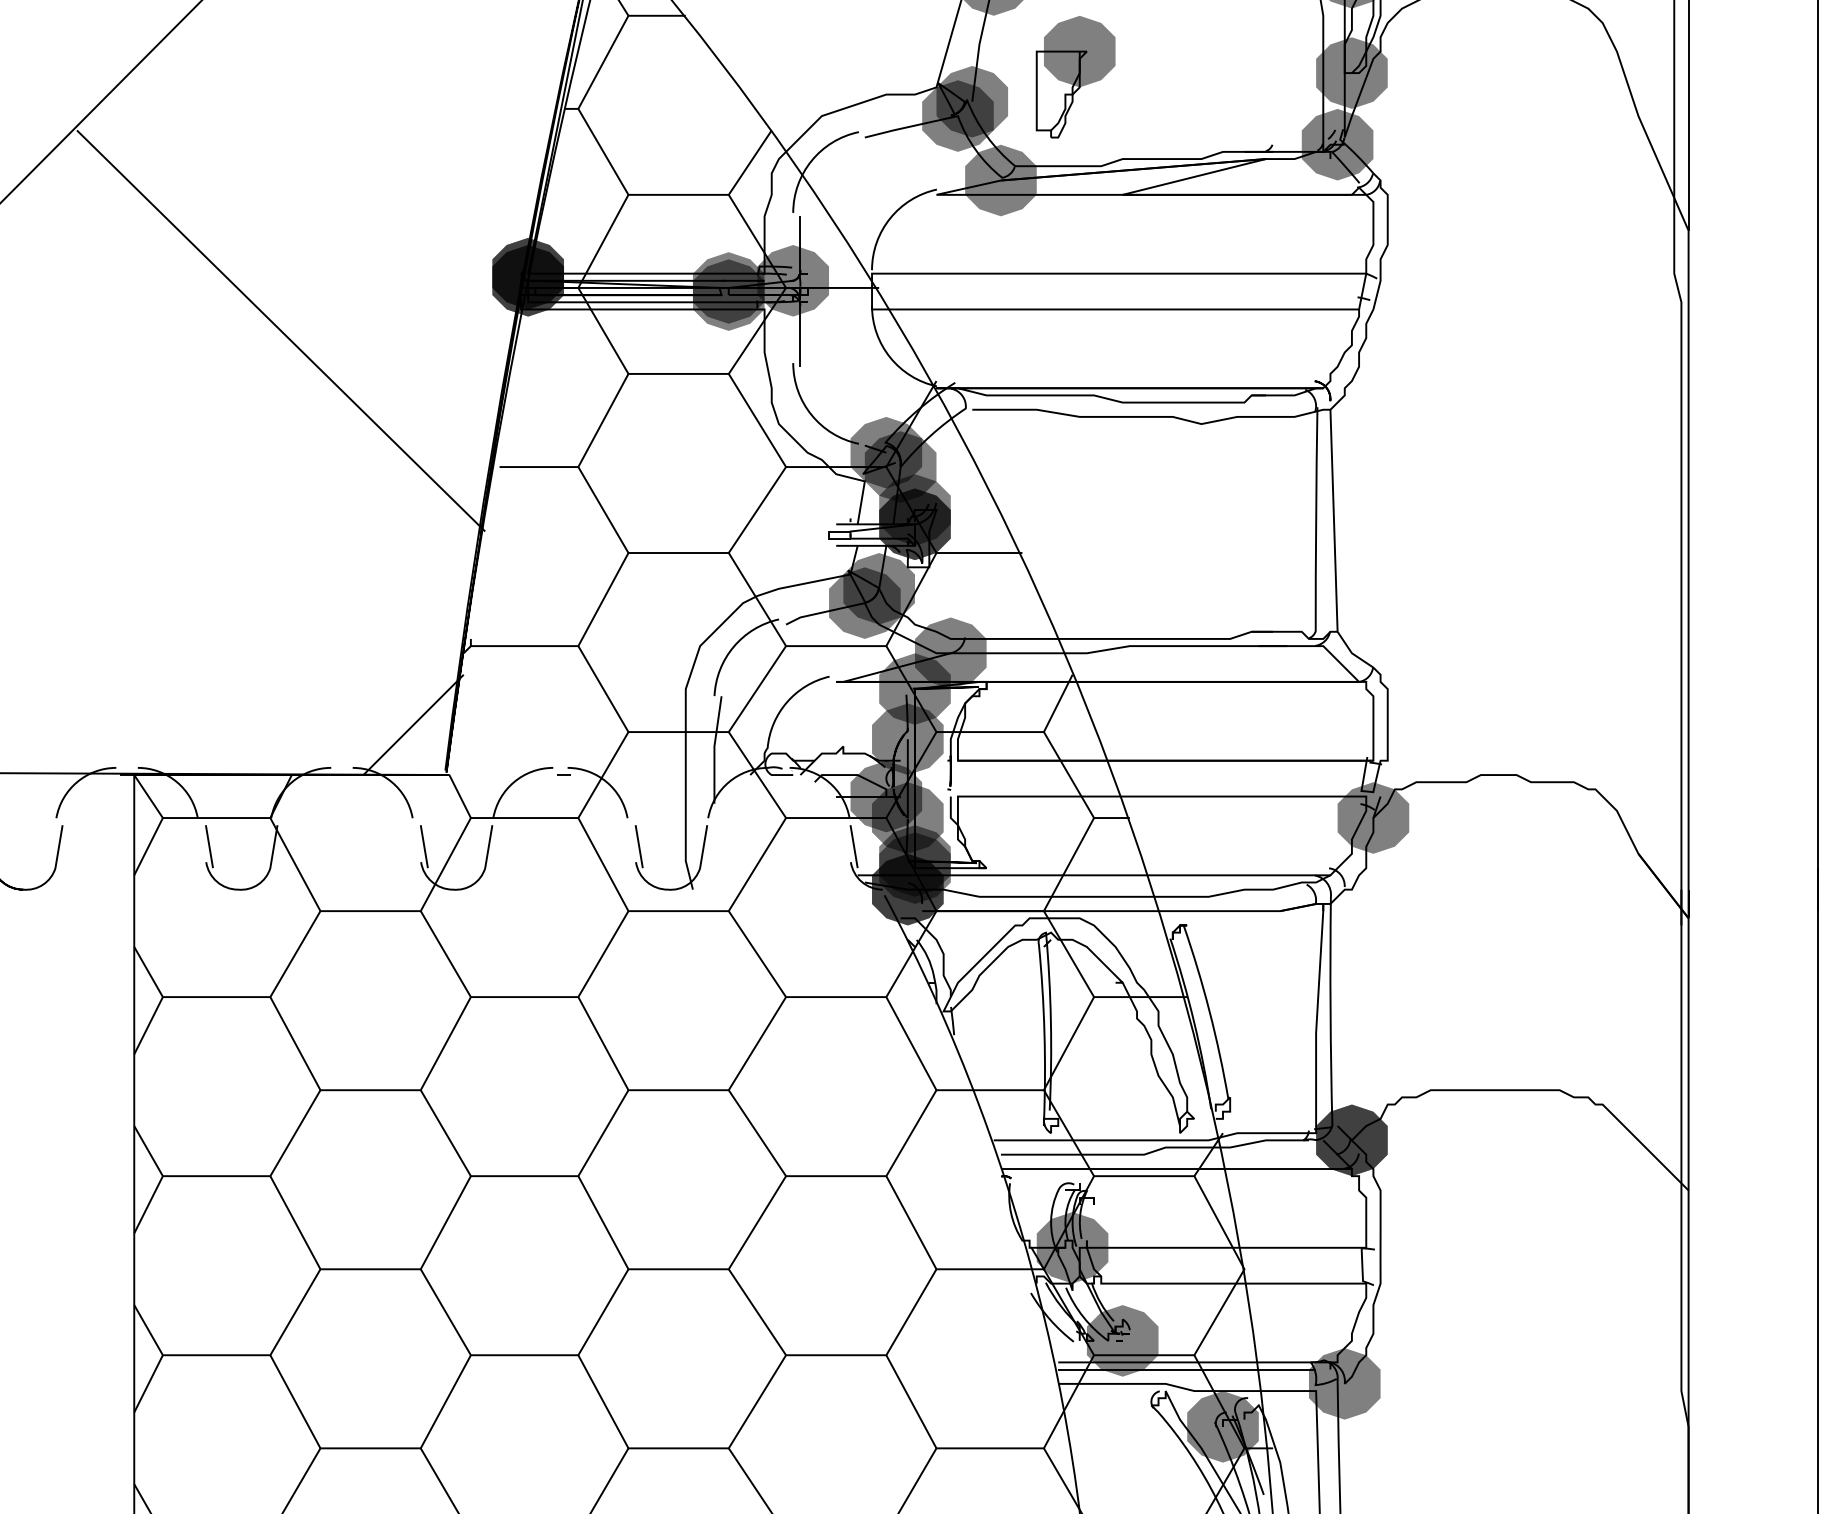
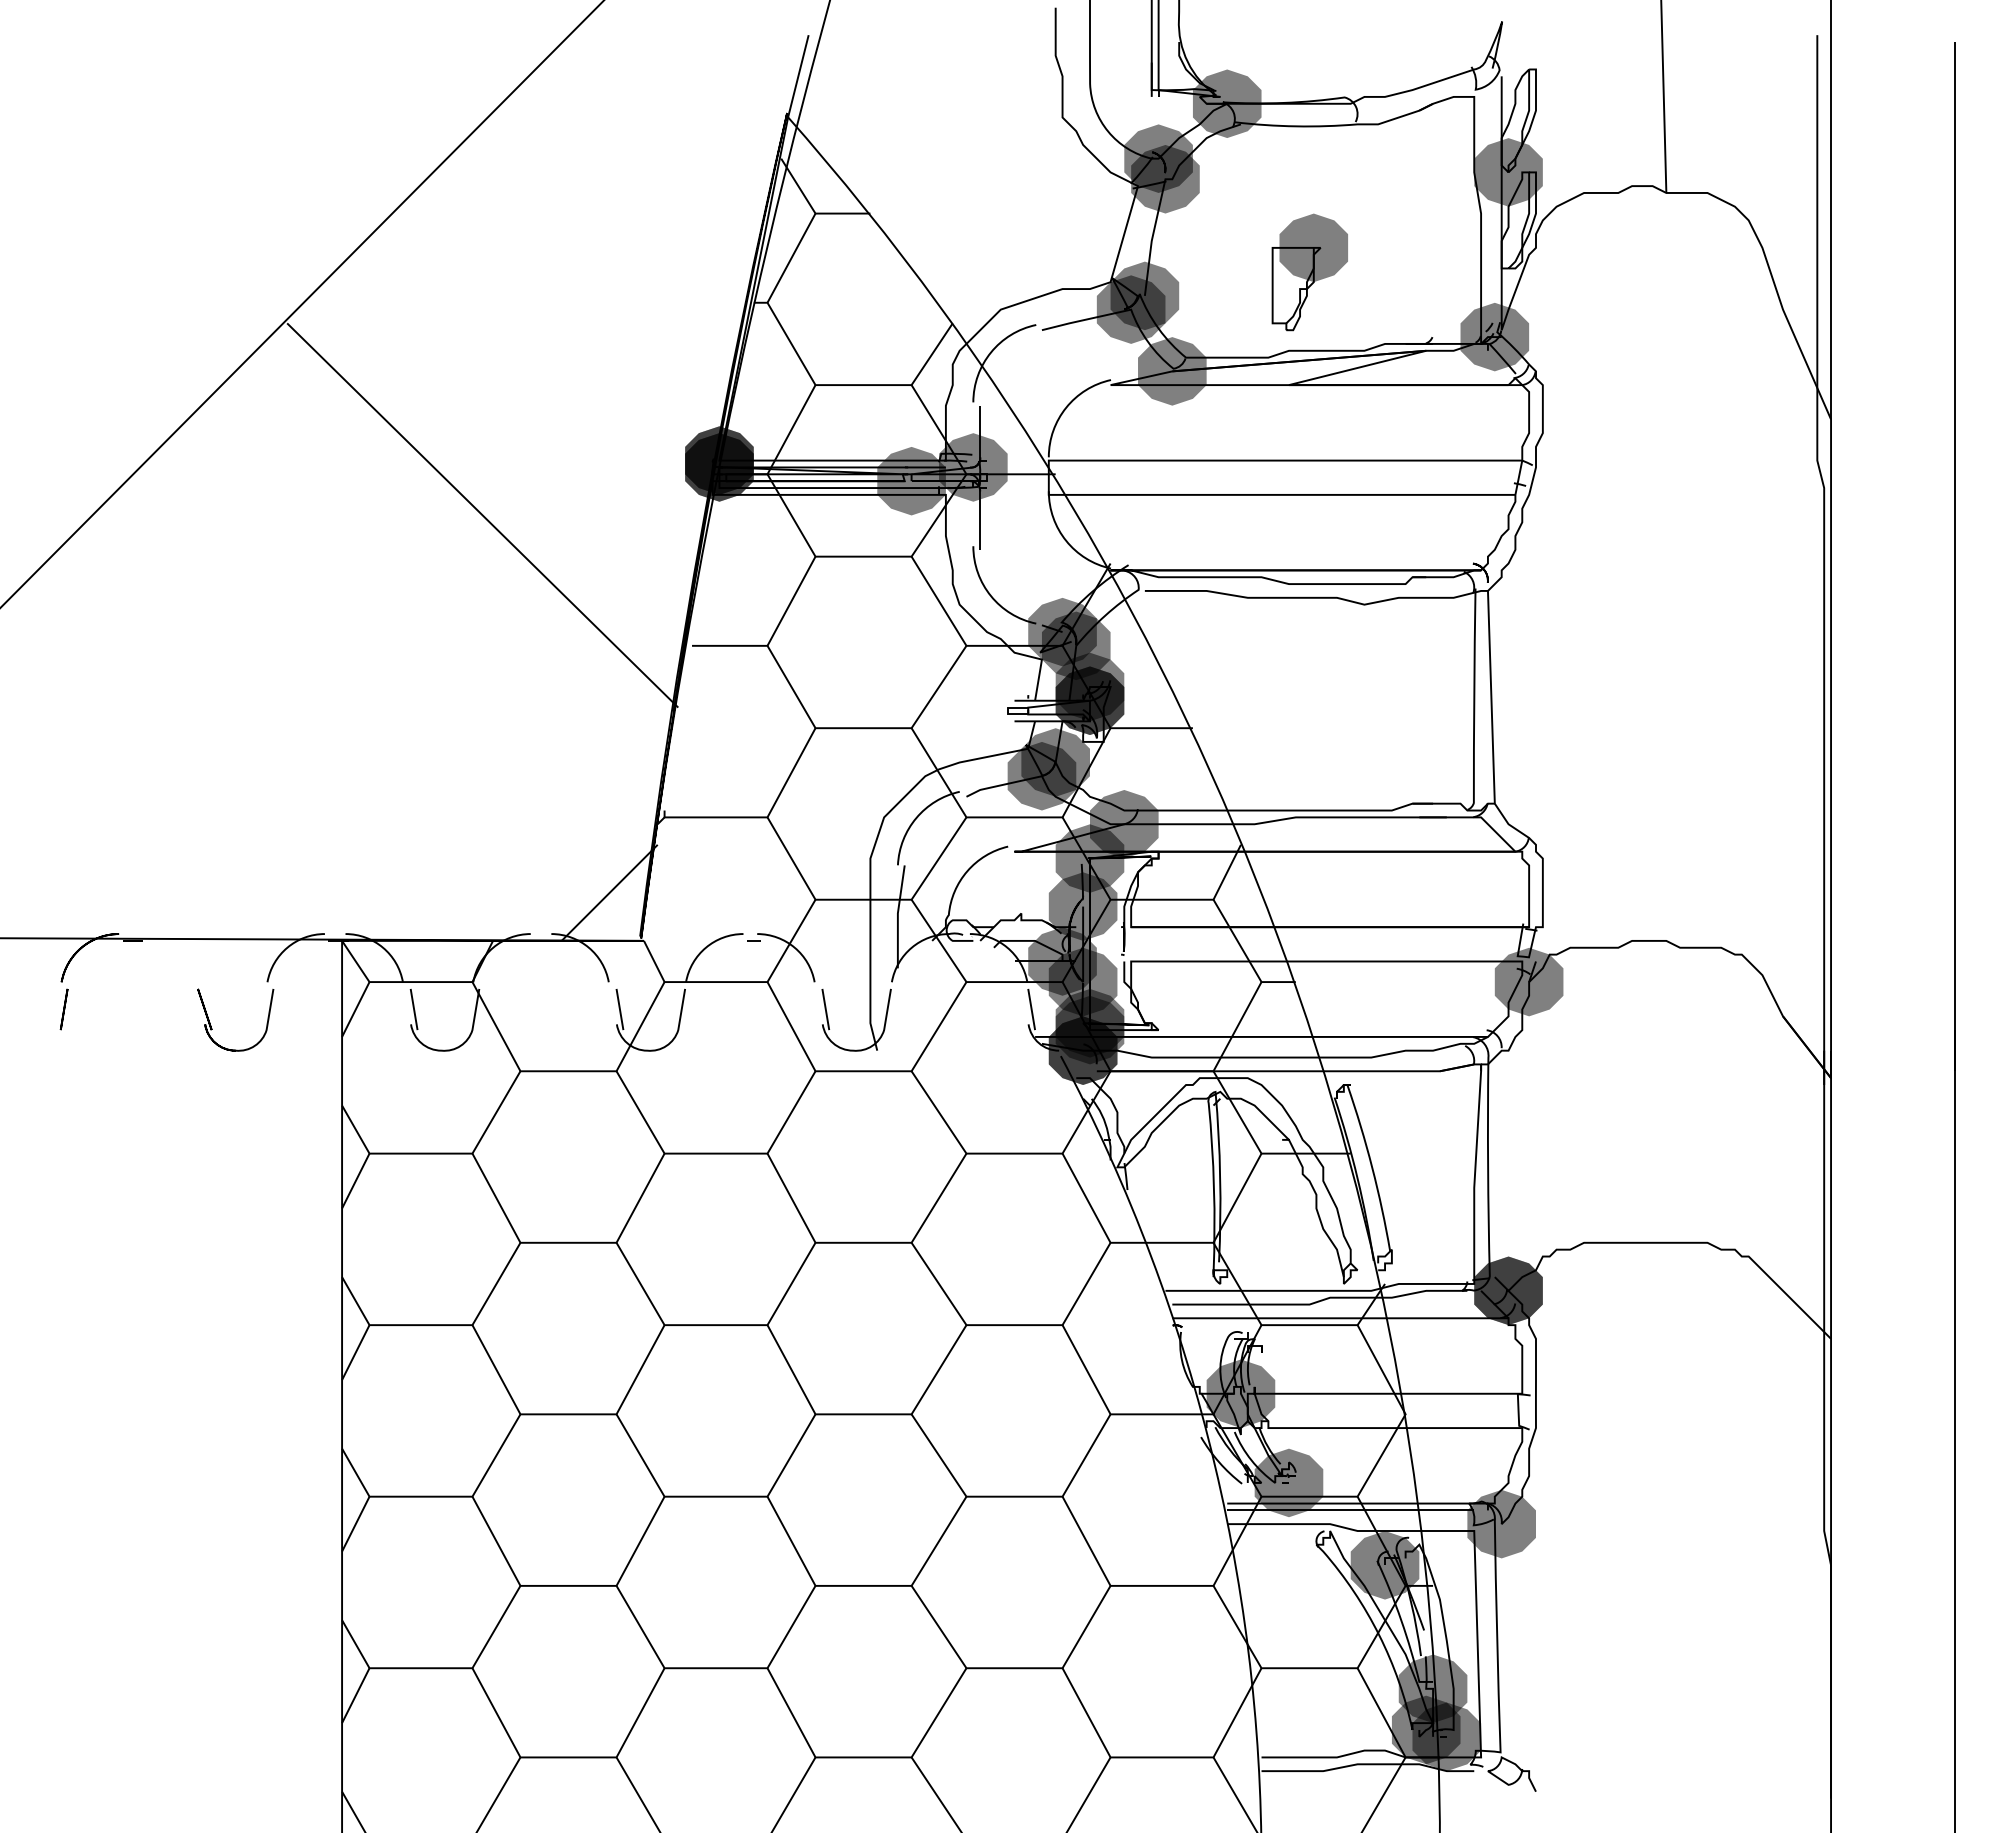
fill: (1351, 73) -> (1508, 268), removed
part: (1075, 77) -> (1309, 272), moved
fill: (728, 288) -> (911, 474), removed

